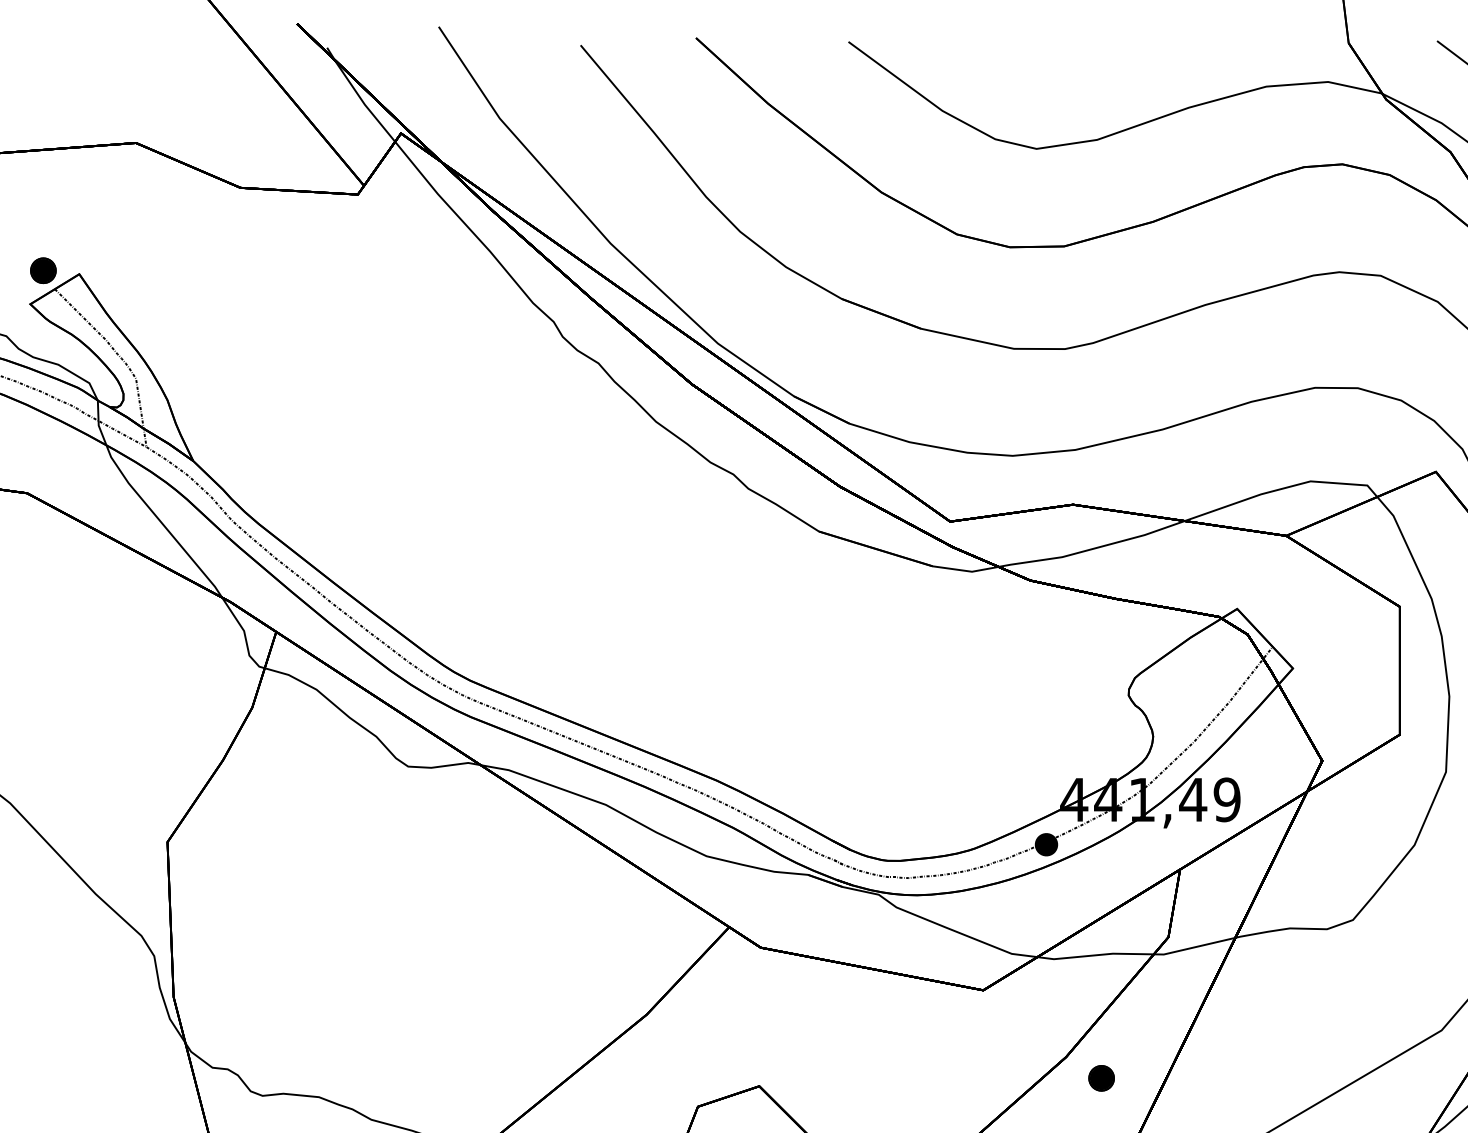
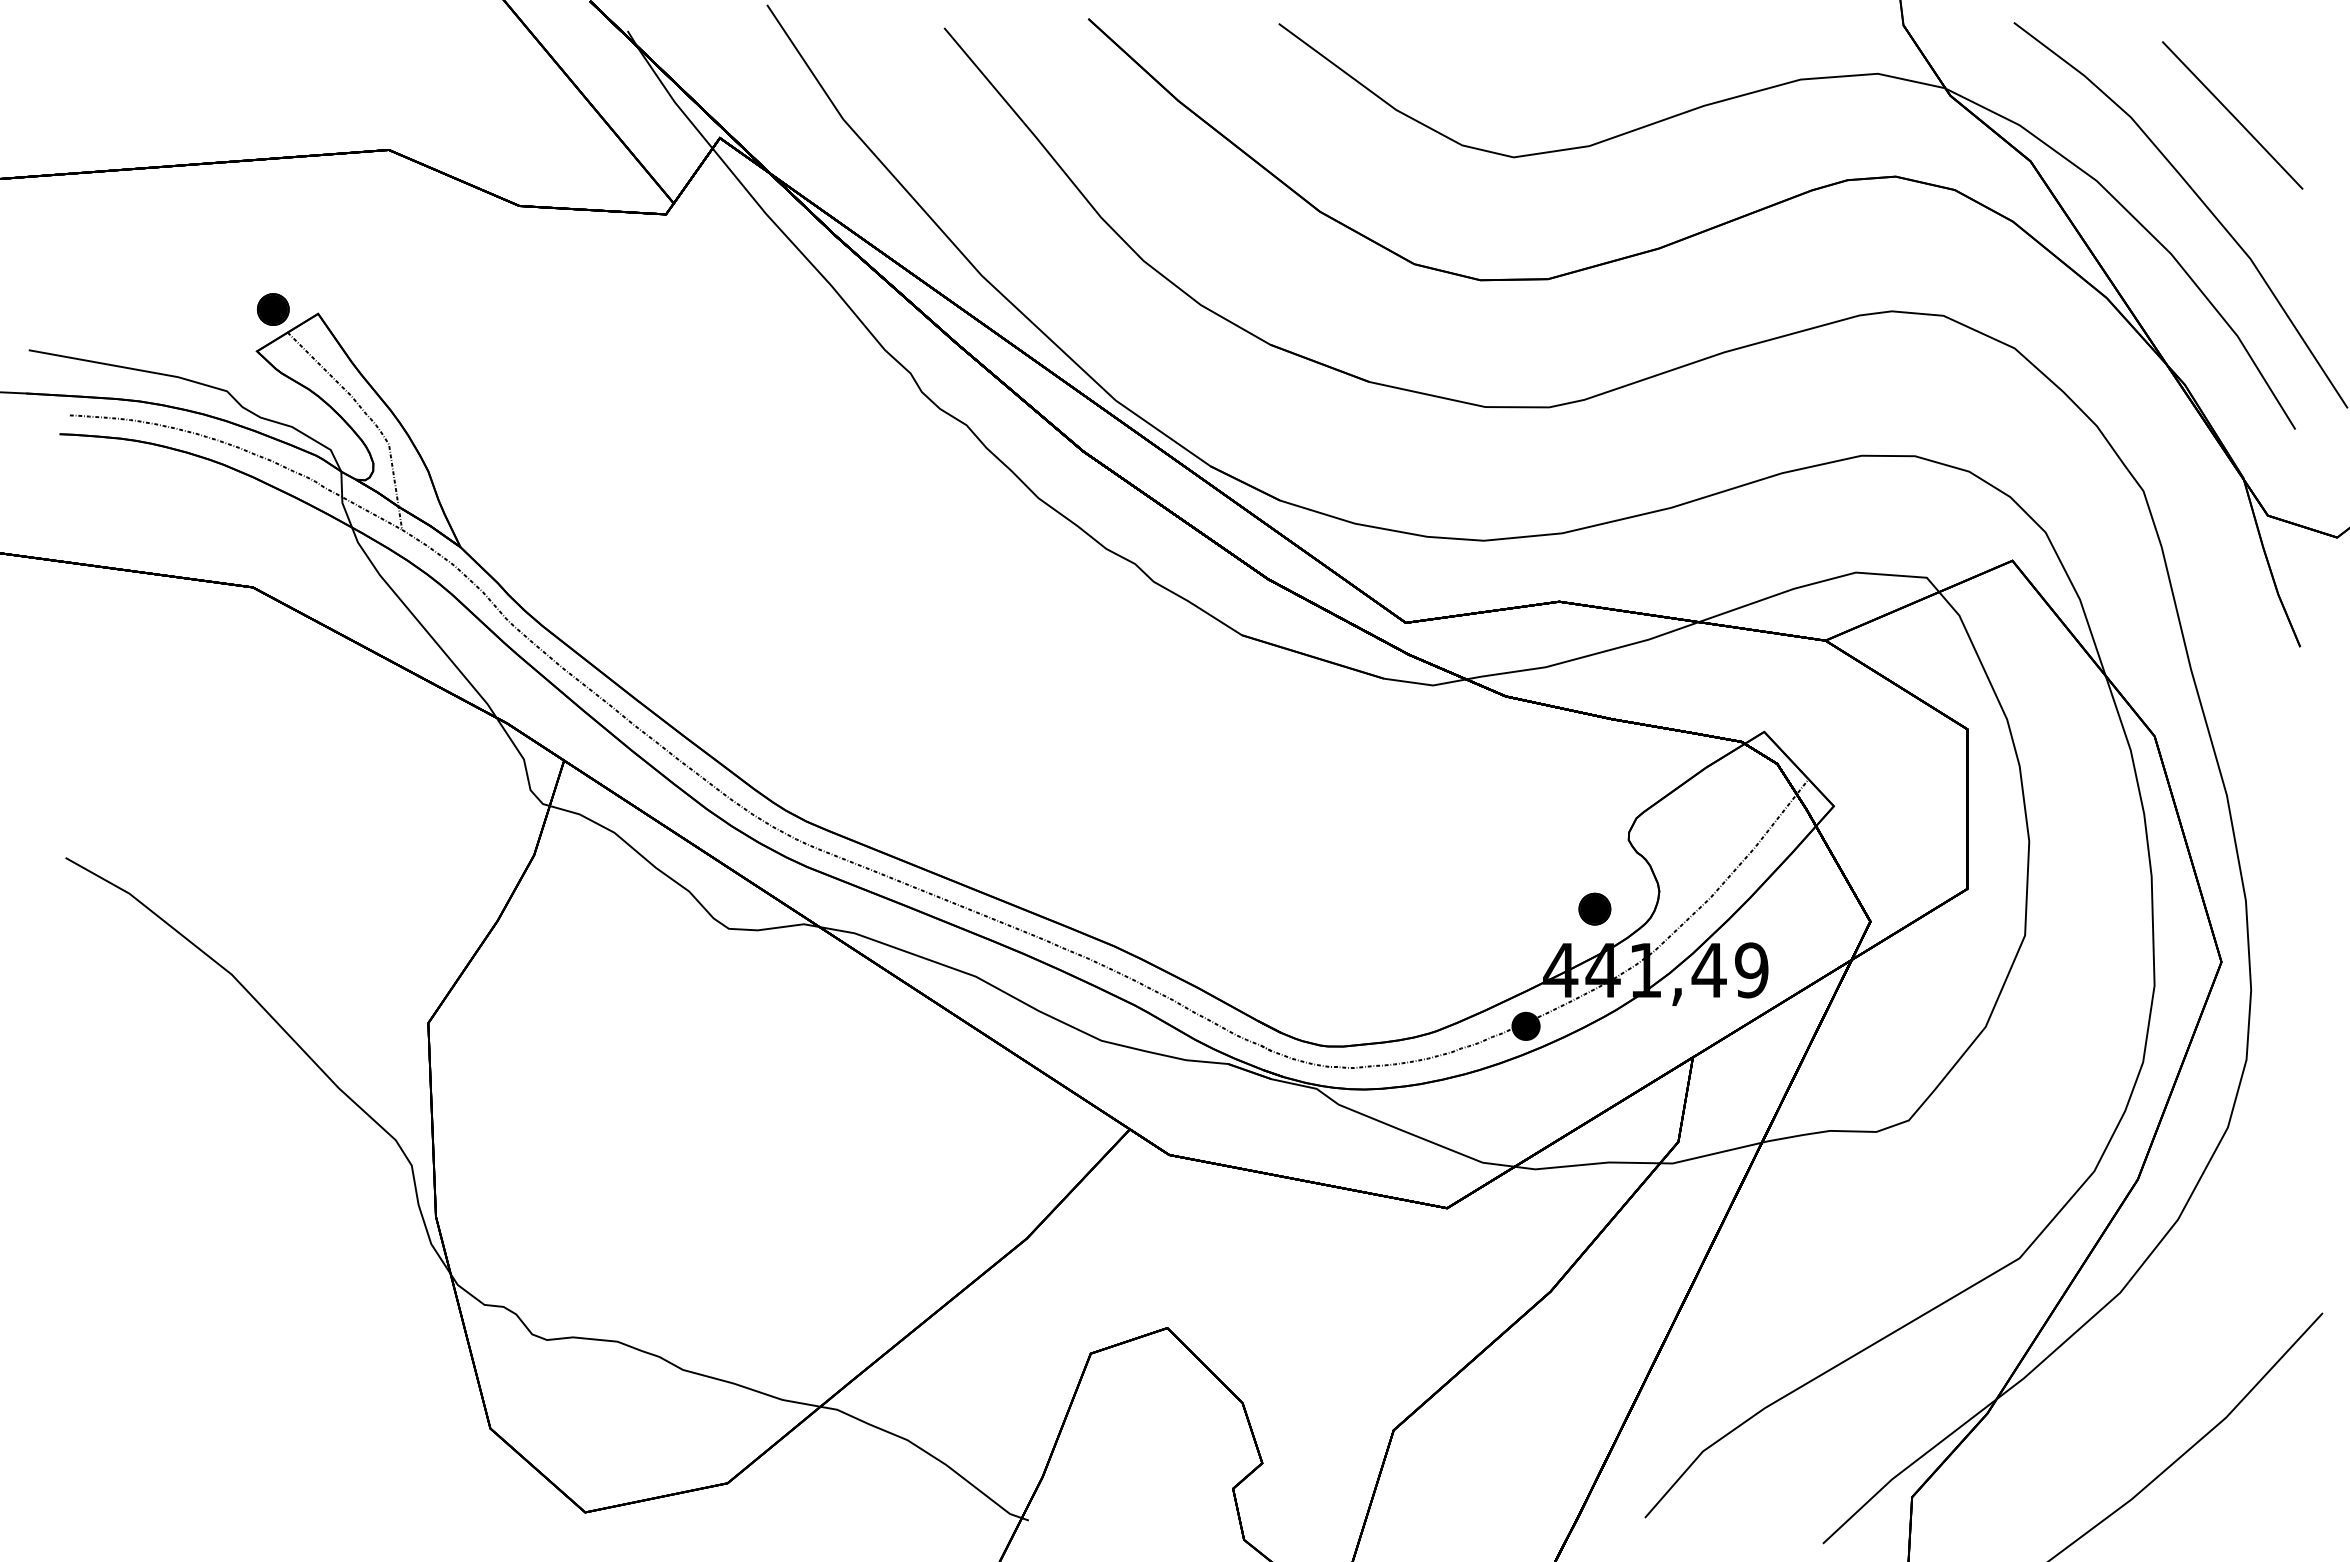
part: (1101, 1077) -> (1594, 908), moved

